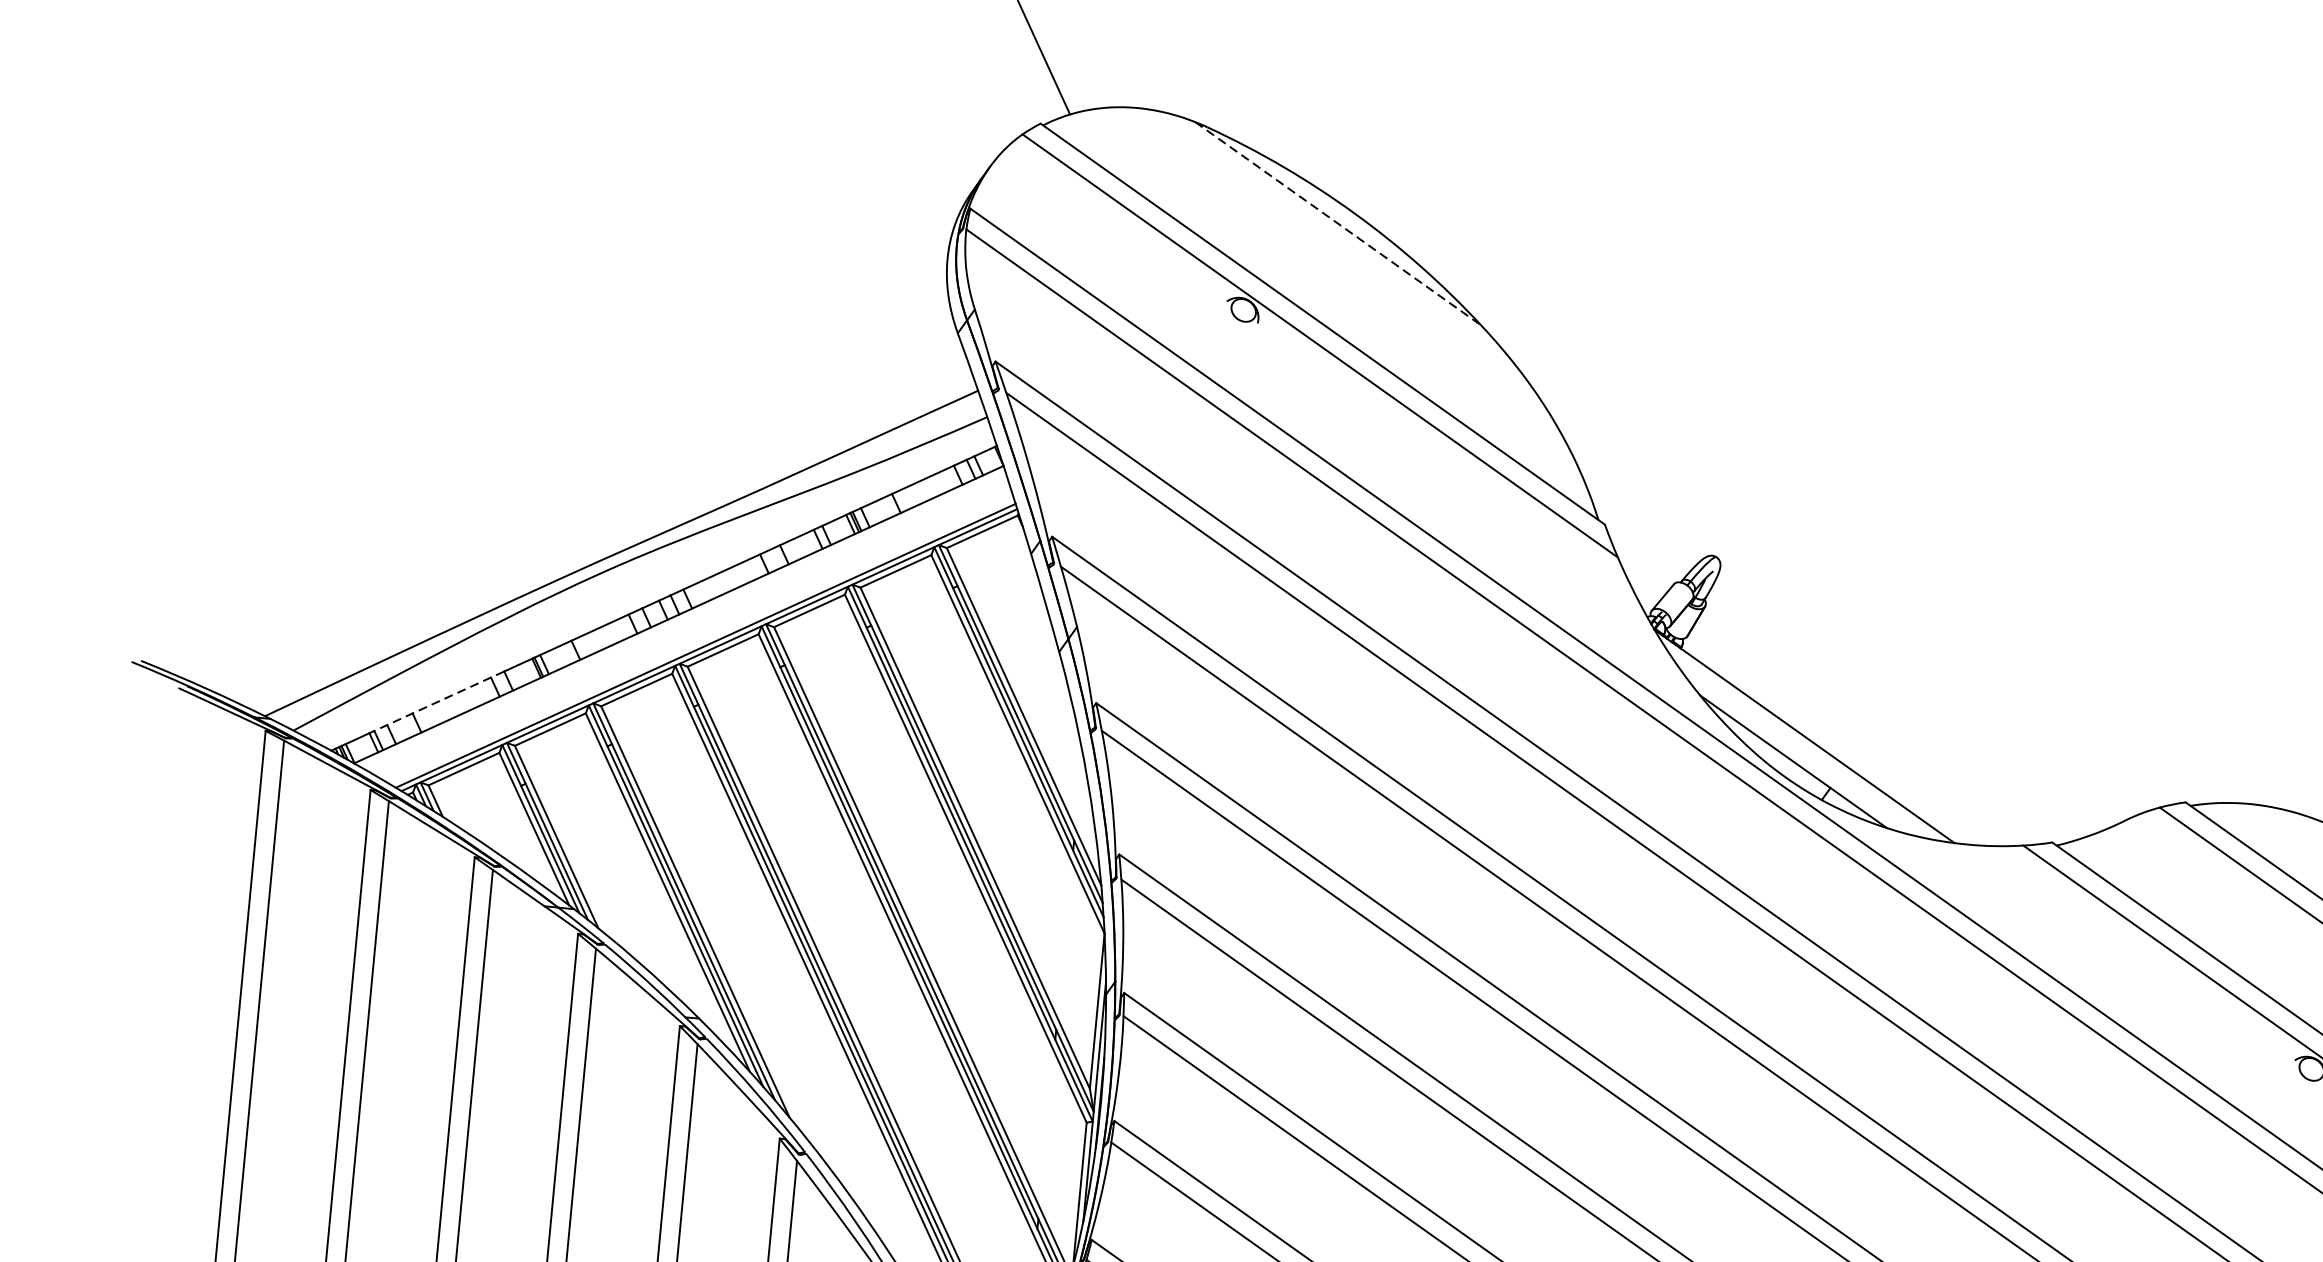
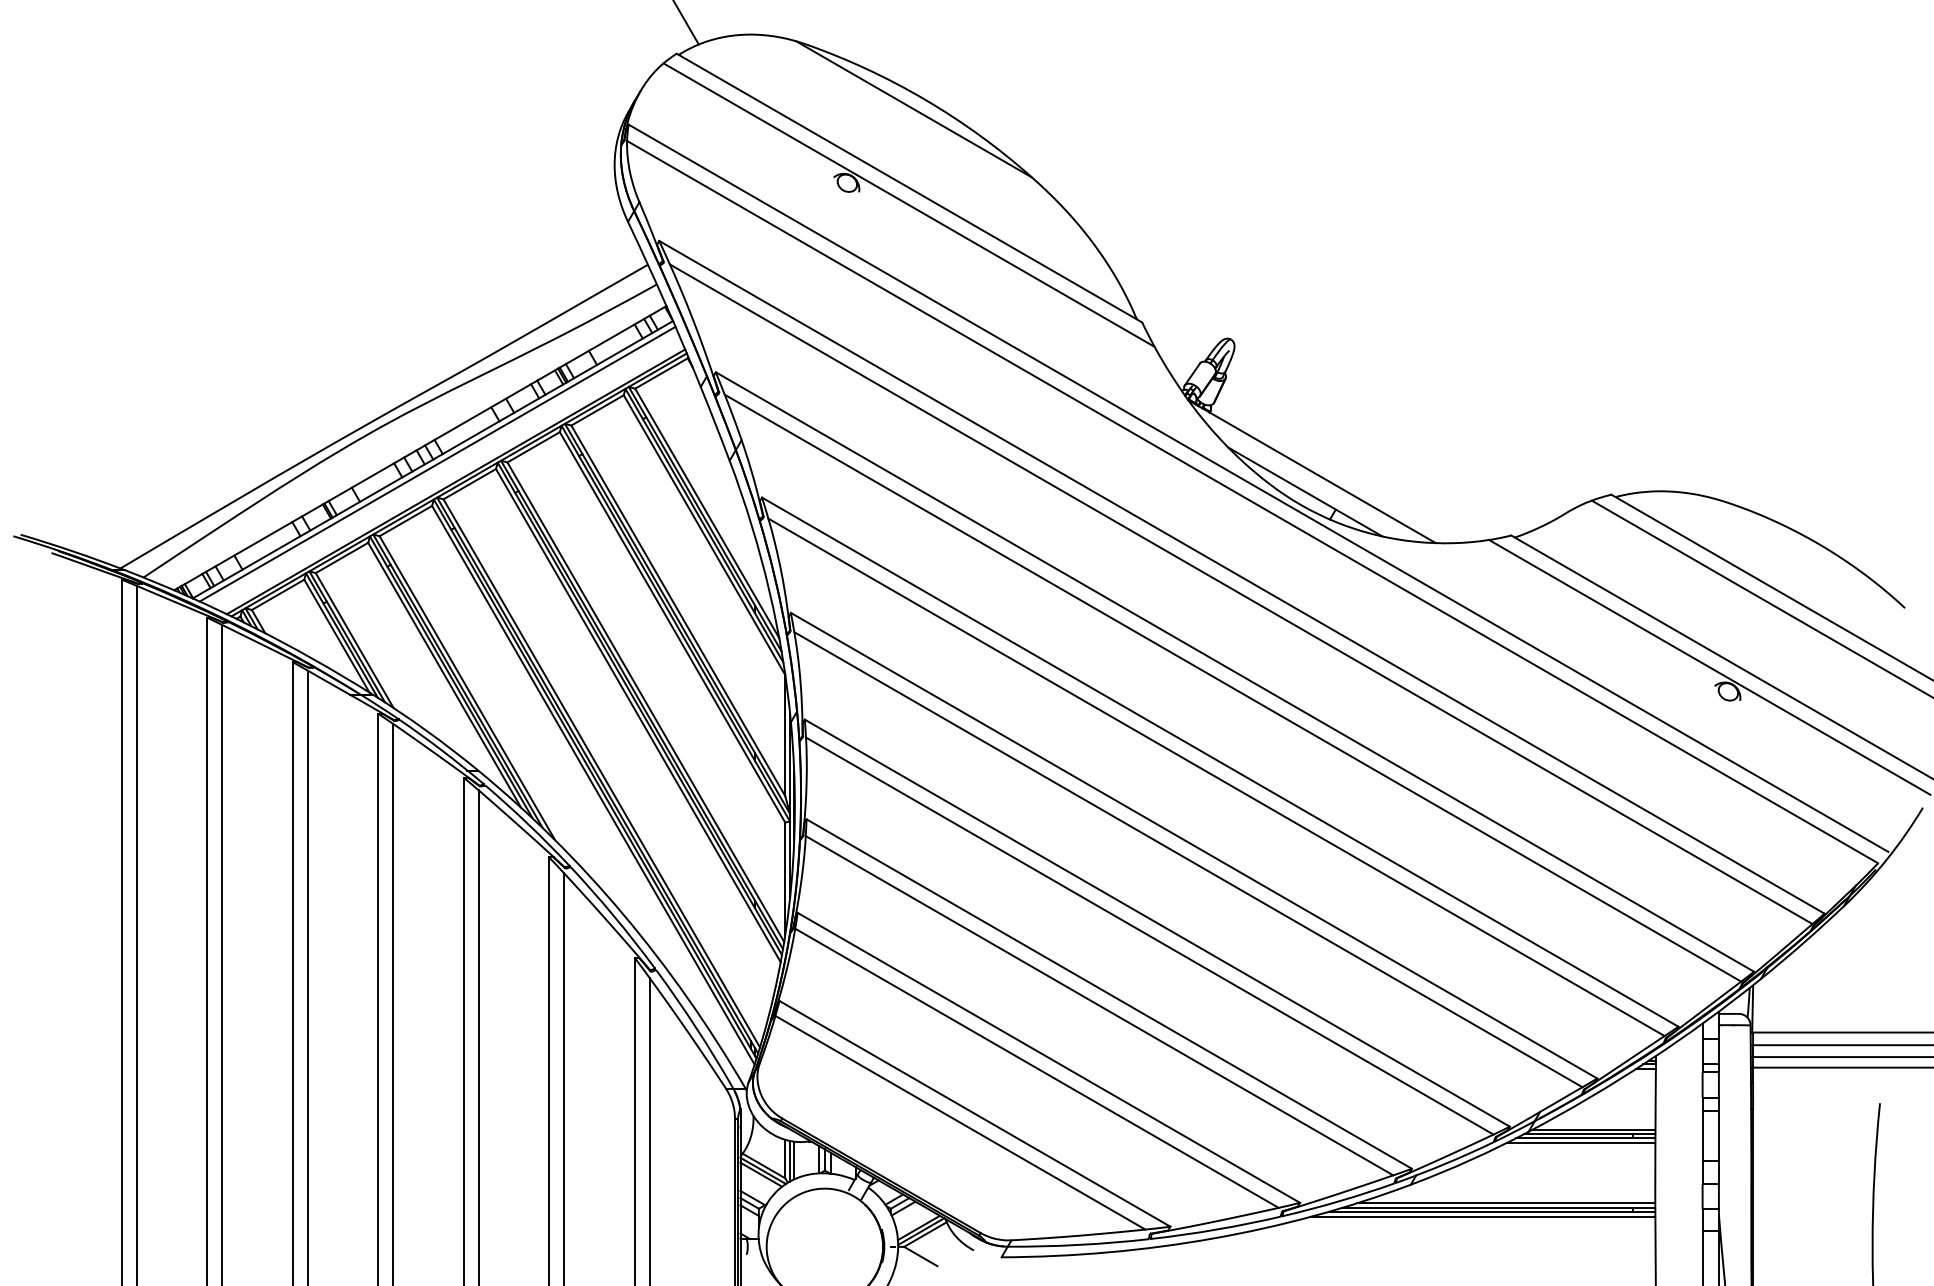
line: (1338, 223) -> (914, 109), dashed -> solid
line: (684, 620) -> (437, 463), added
line: (437, 702) -> (252, 545), dashed -> solid

